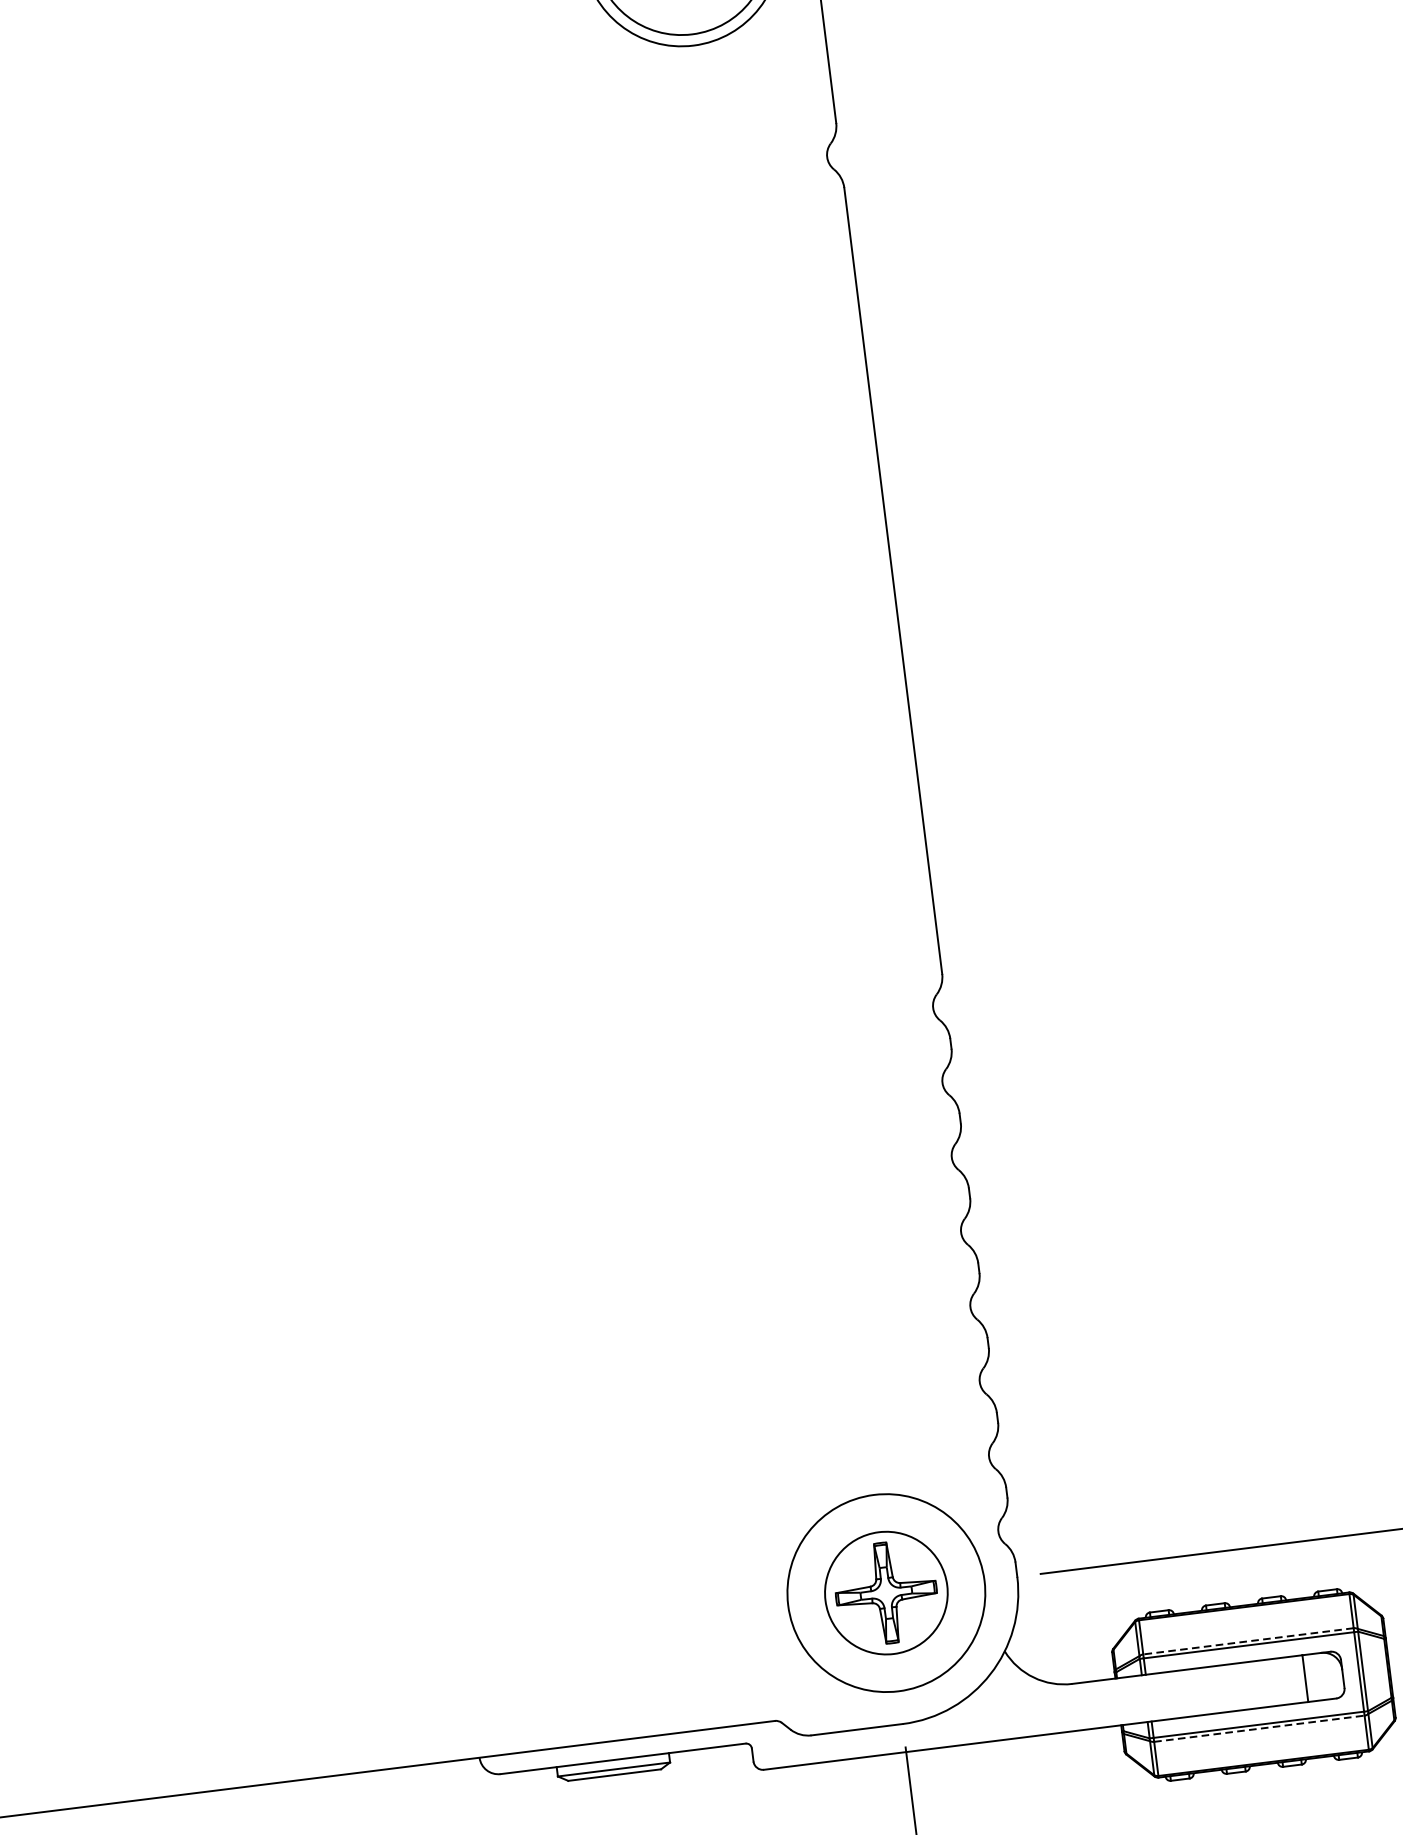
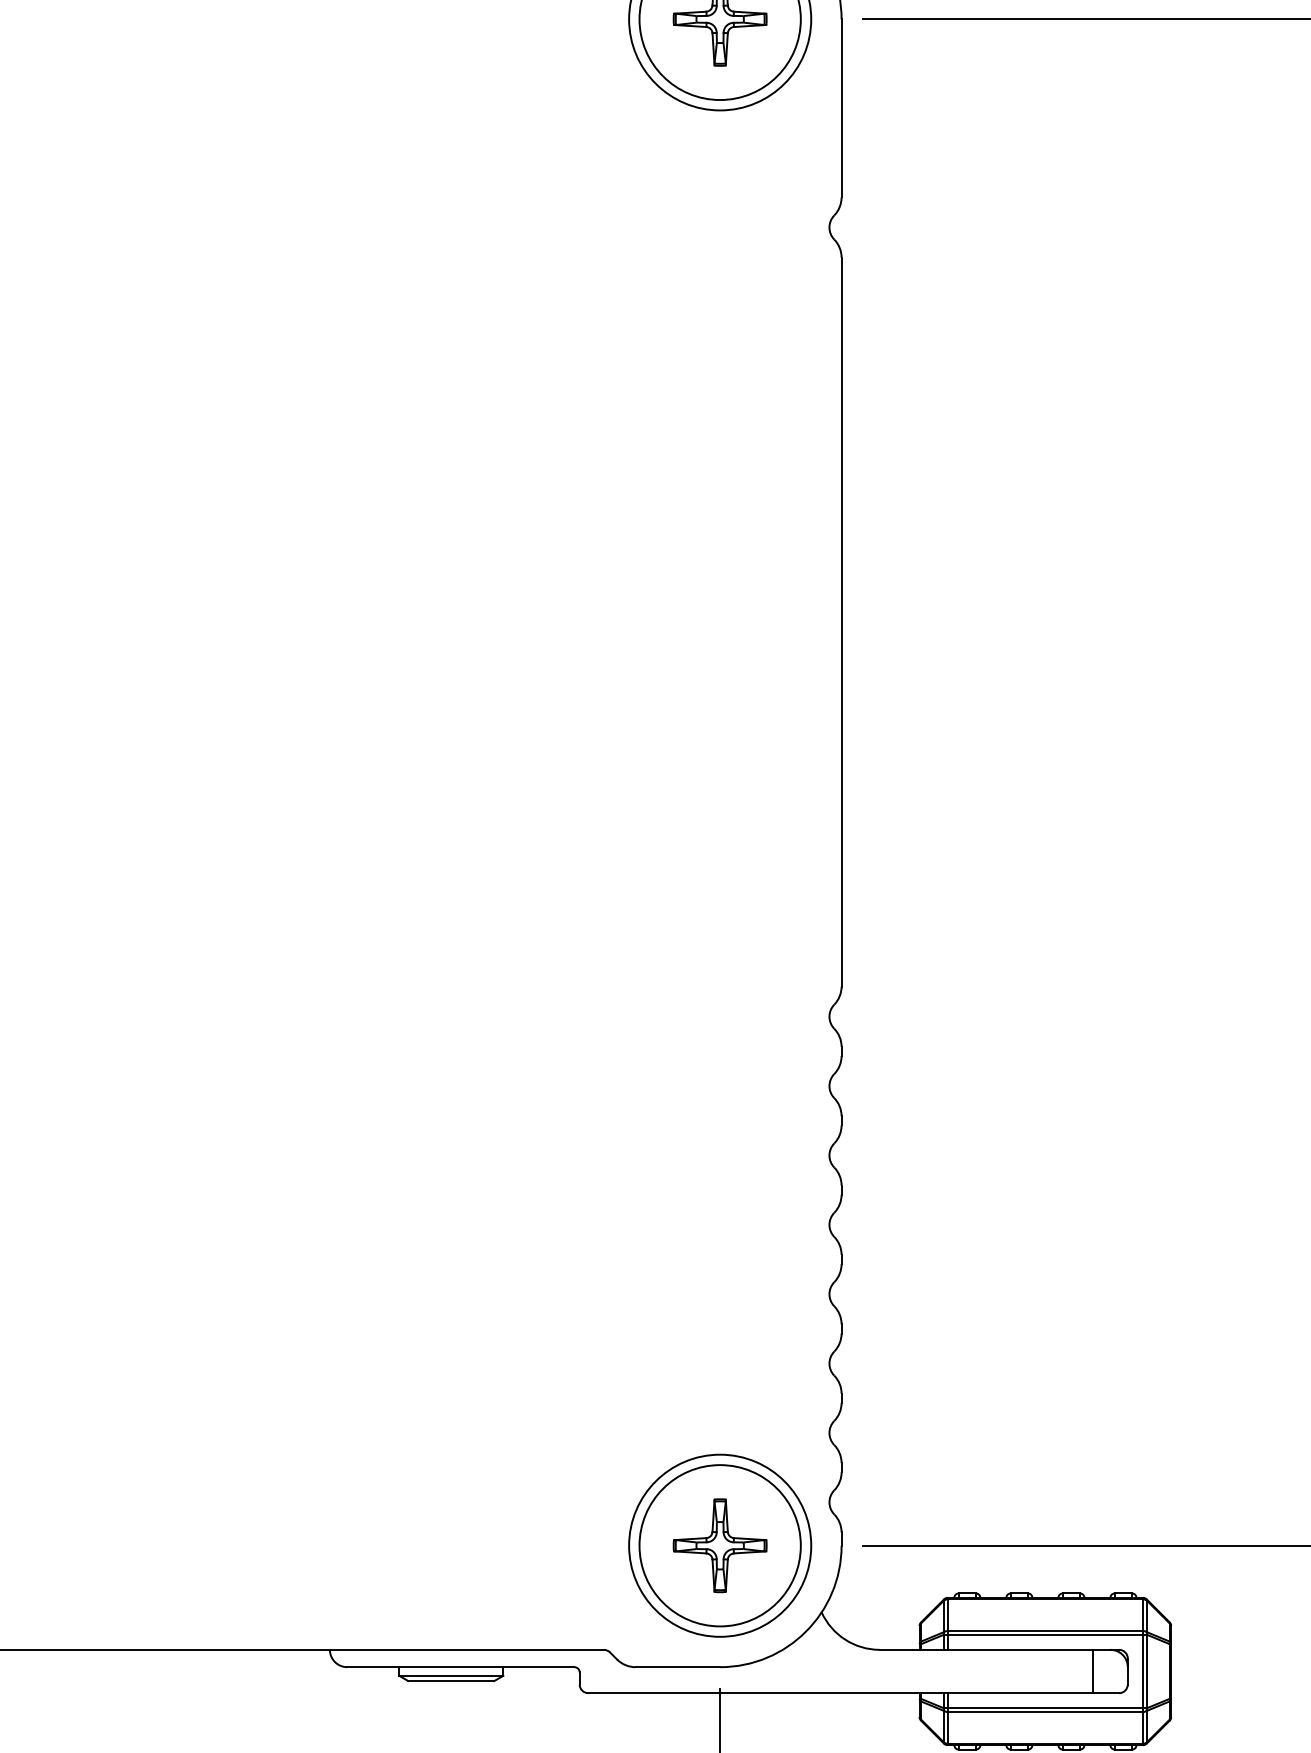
circle: (885, 1592) -> (719, 1545), size x1.43
line: (1248, 1640) -> (1045, 1630), dashed -> solid
line: (1259, 1729) -> (1045, 1712), dashed -> solid

